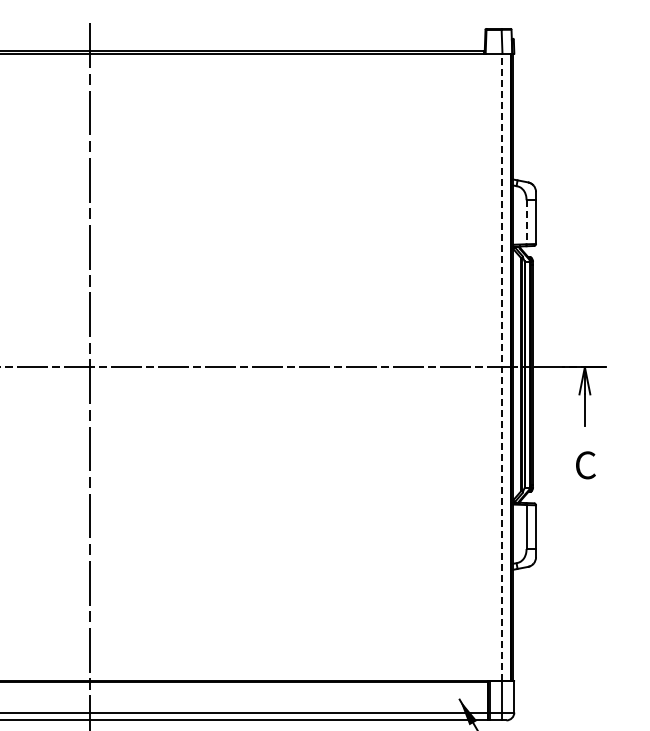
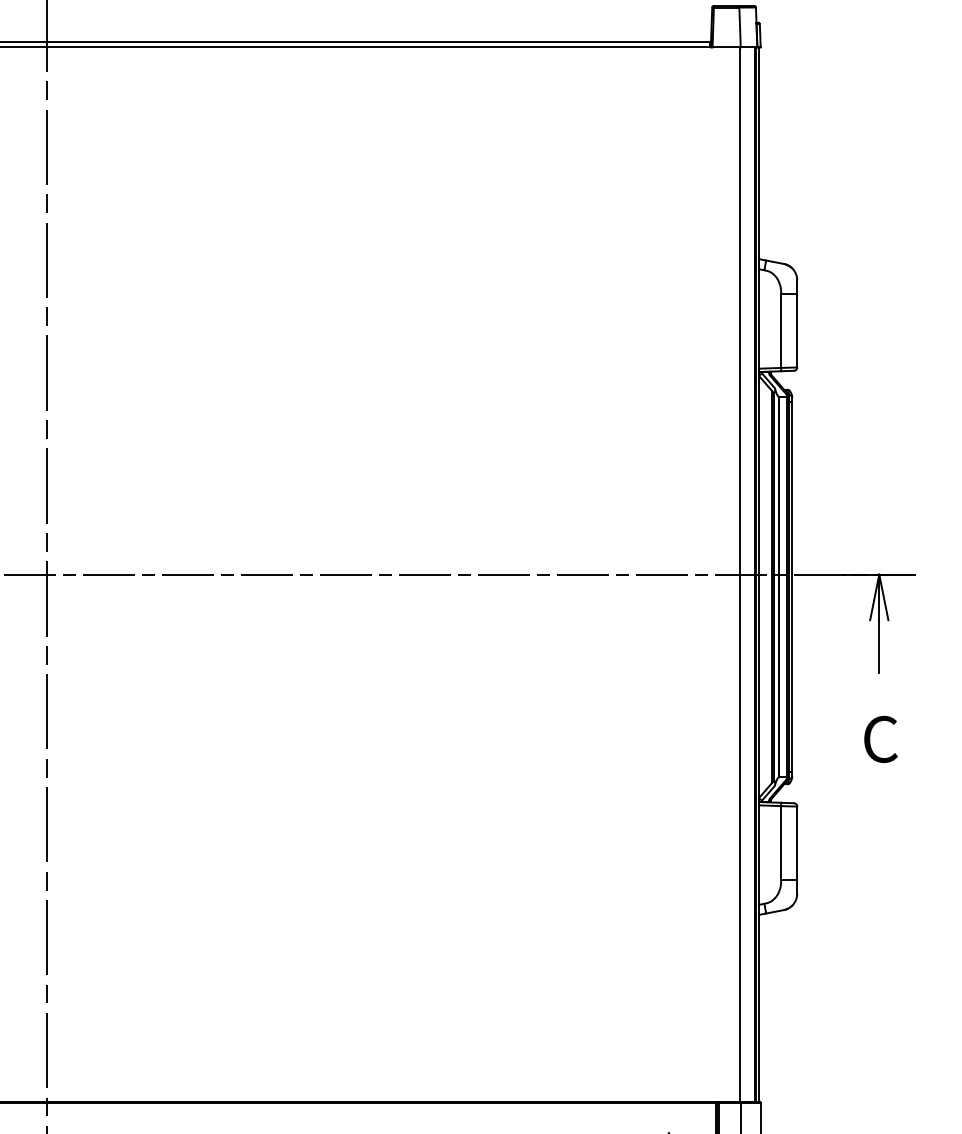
line: (526, 222) -> (781, 331), dashed -> solid
line: (501, 367) -> (739, 574), dashed -> solid

